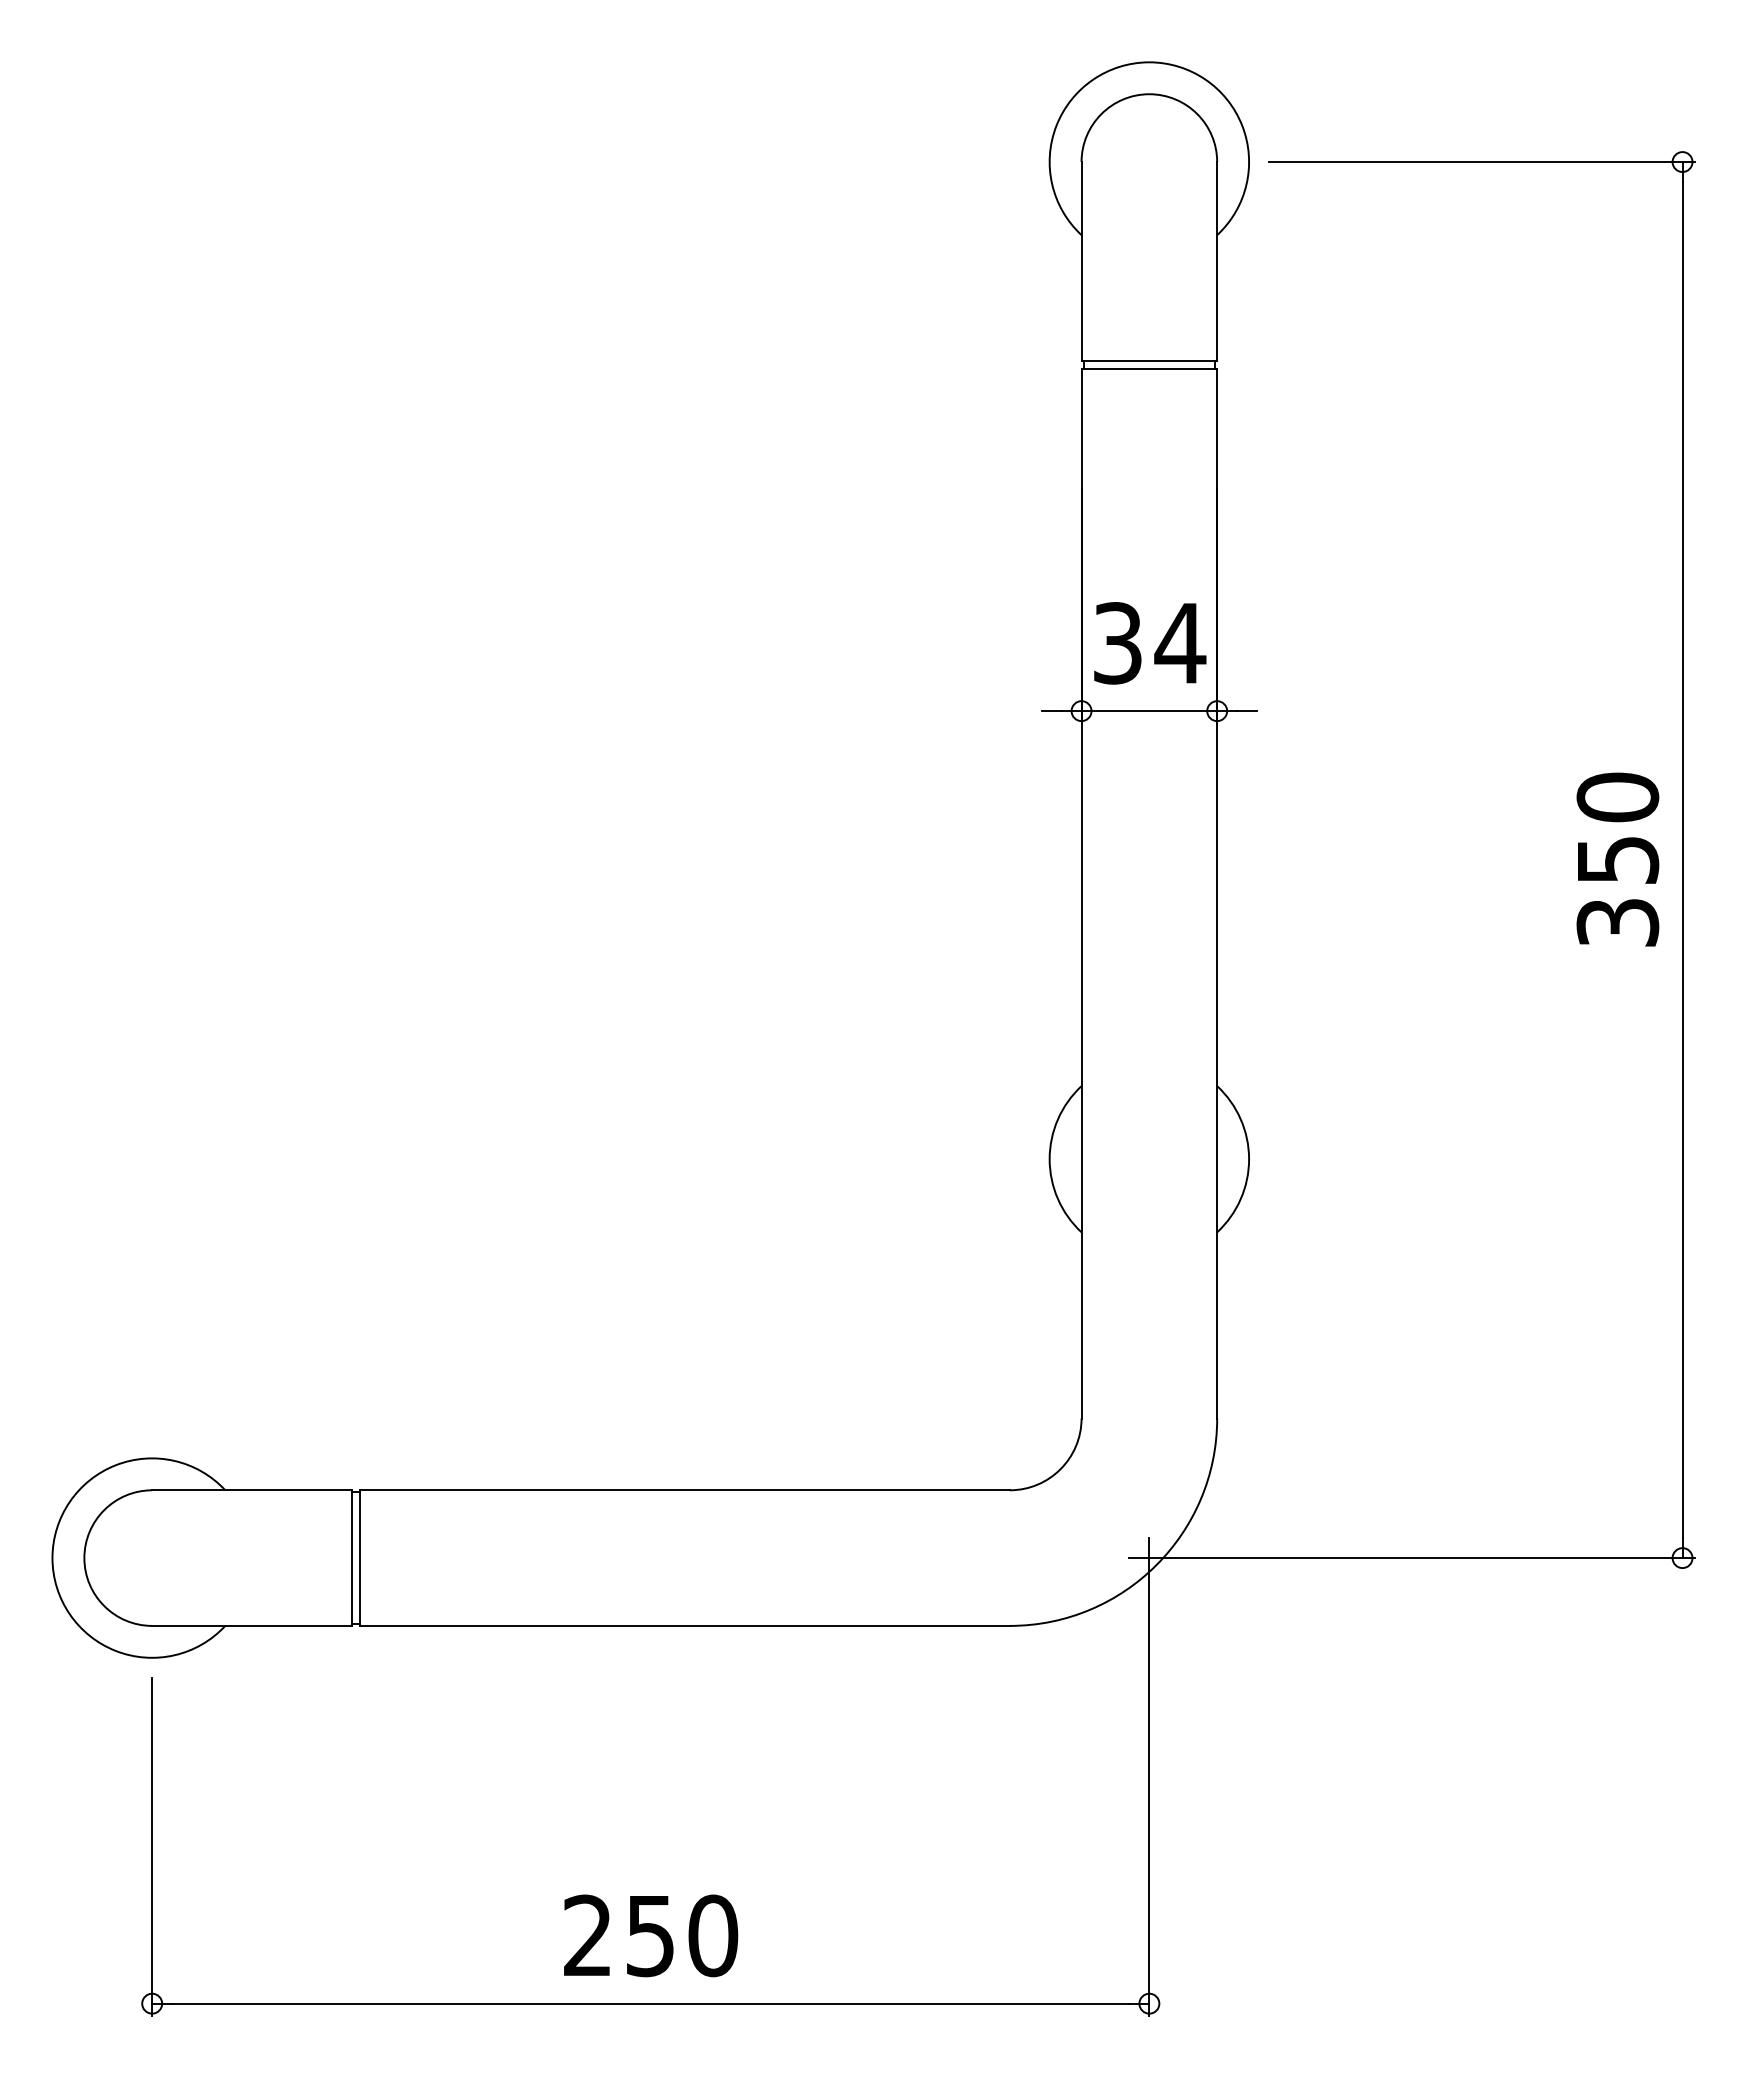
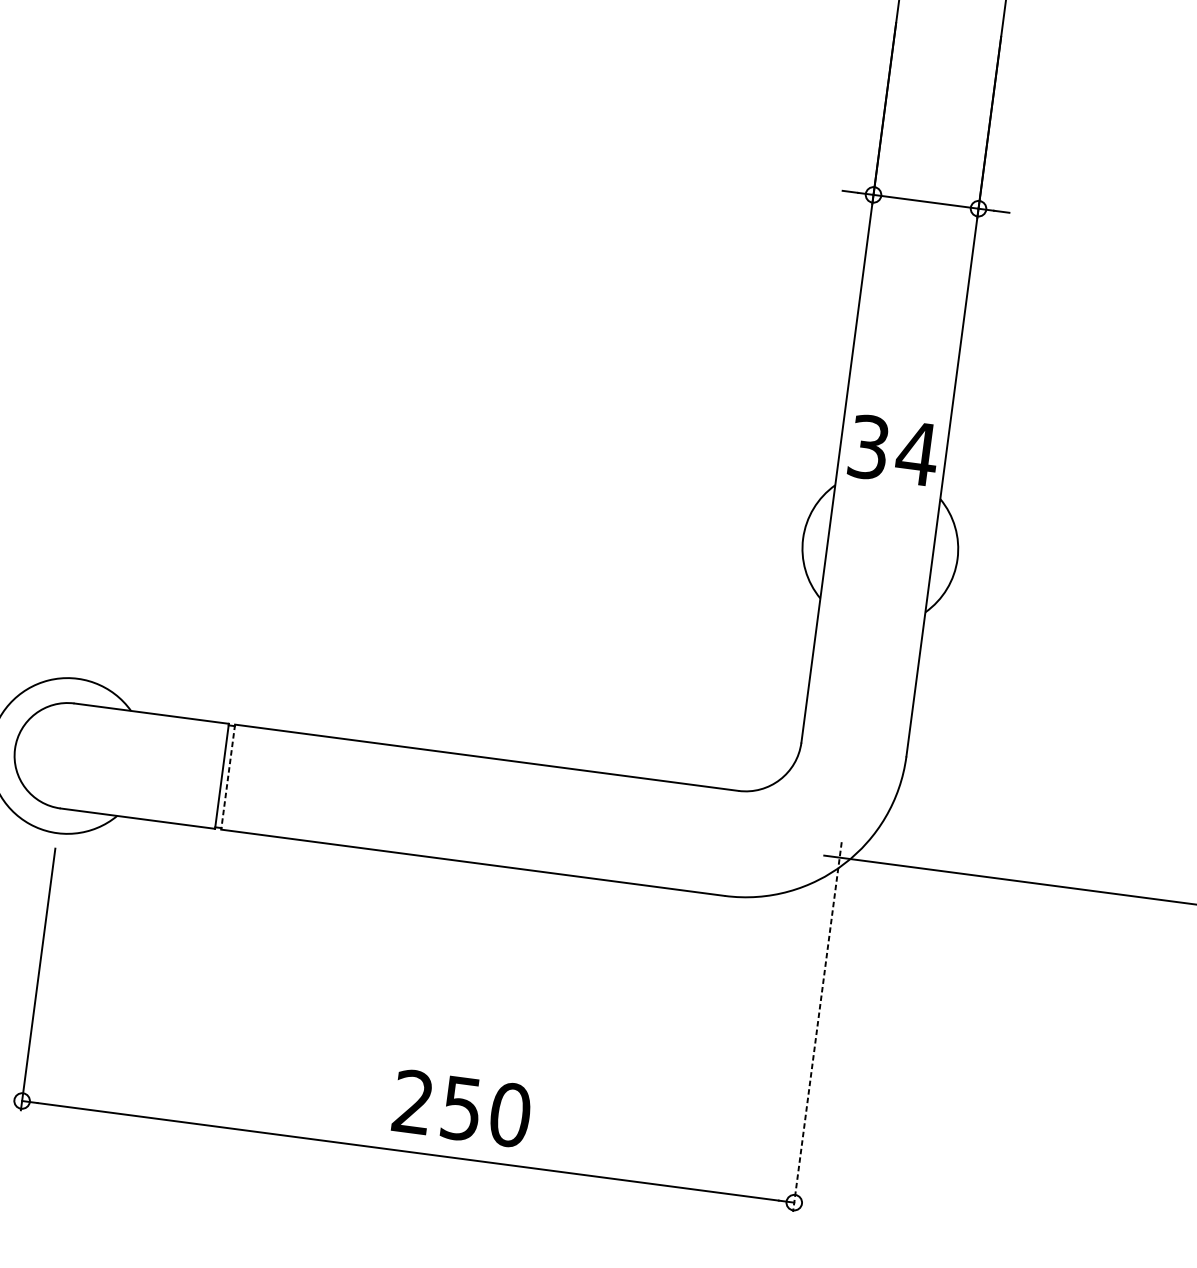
text: (1150, 643) -> (894, 450), moved
line: (359, 1558) -> (228, 777), solid -> dashed
line: (1149, 1776) -> (817, 1026), solid -> dashed
text: (651, 1935) -> (462, 1108), moved

